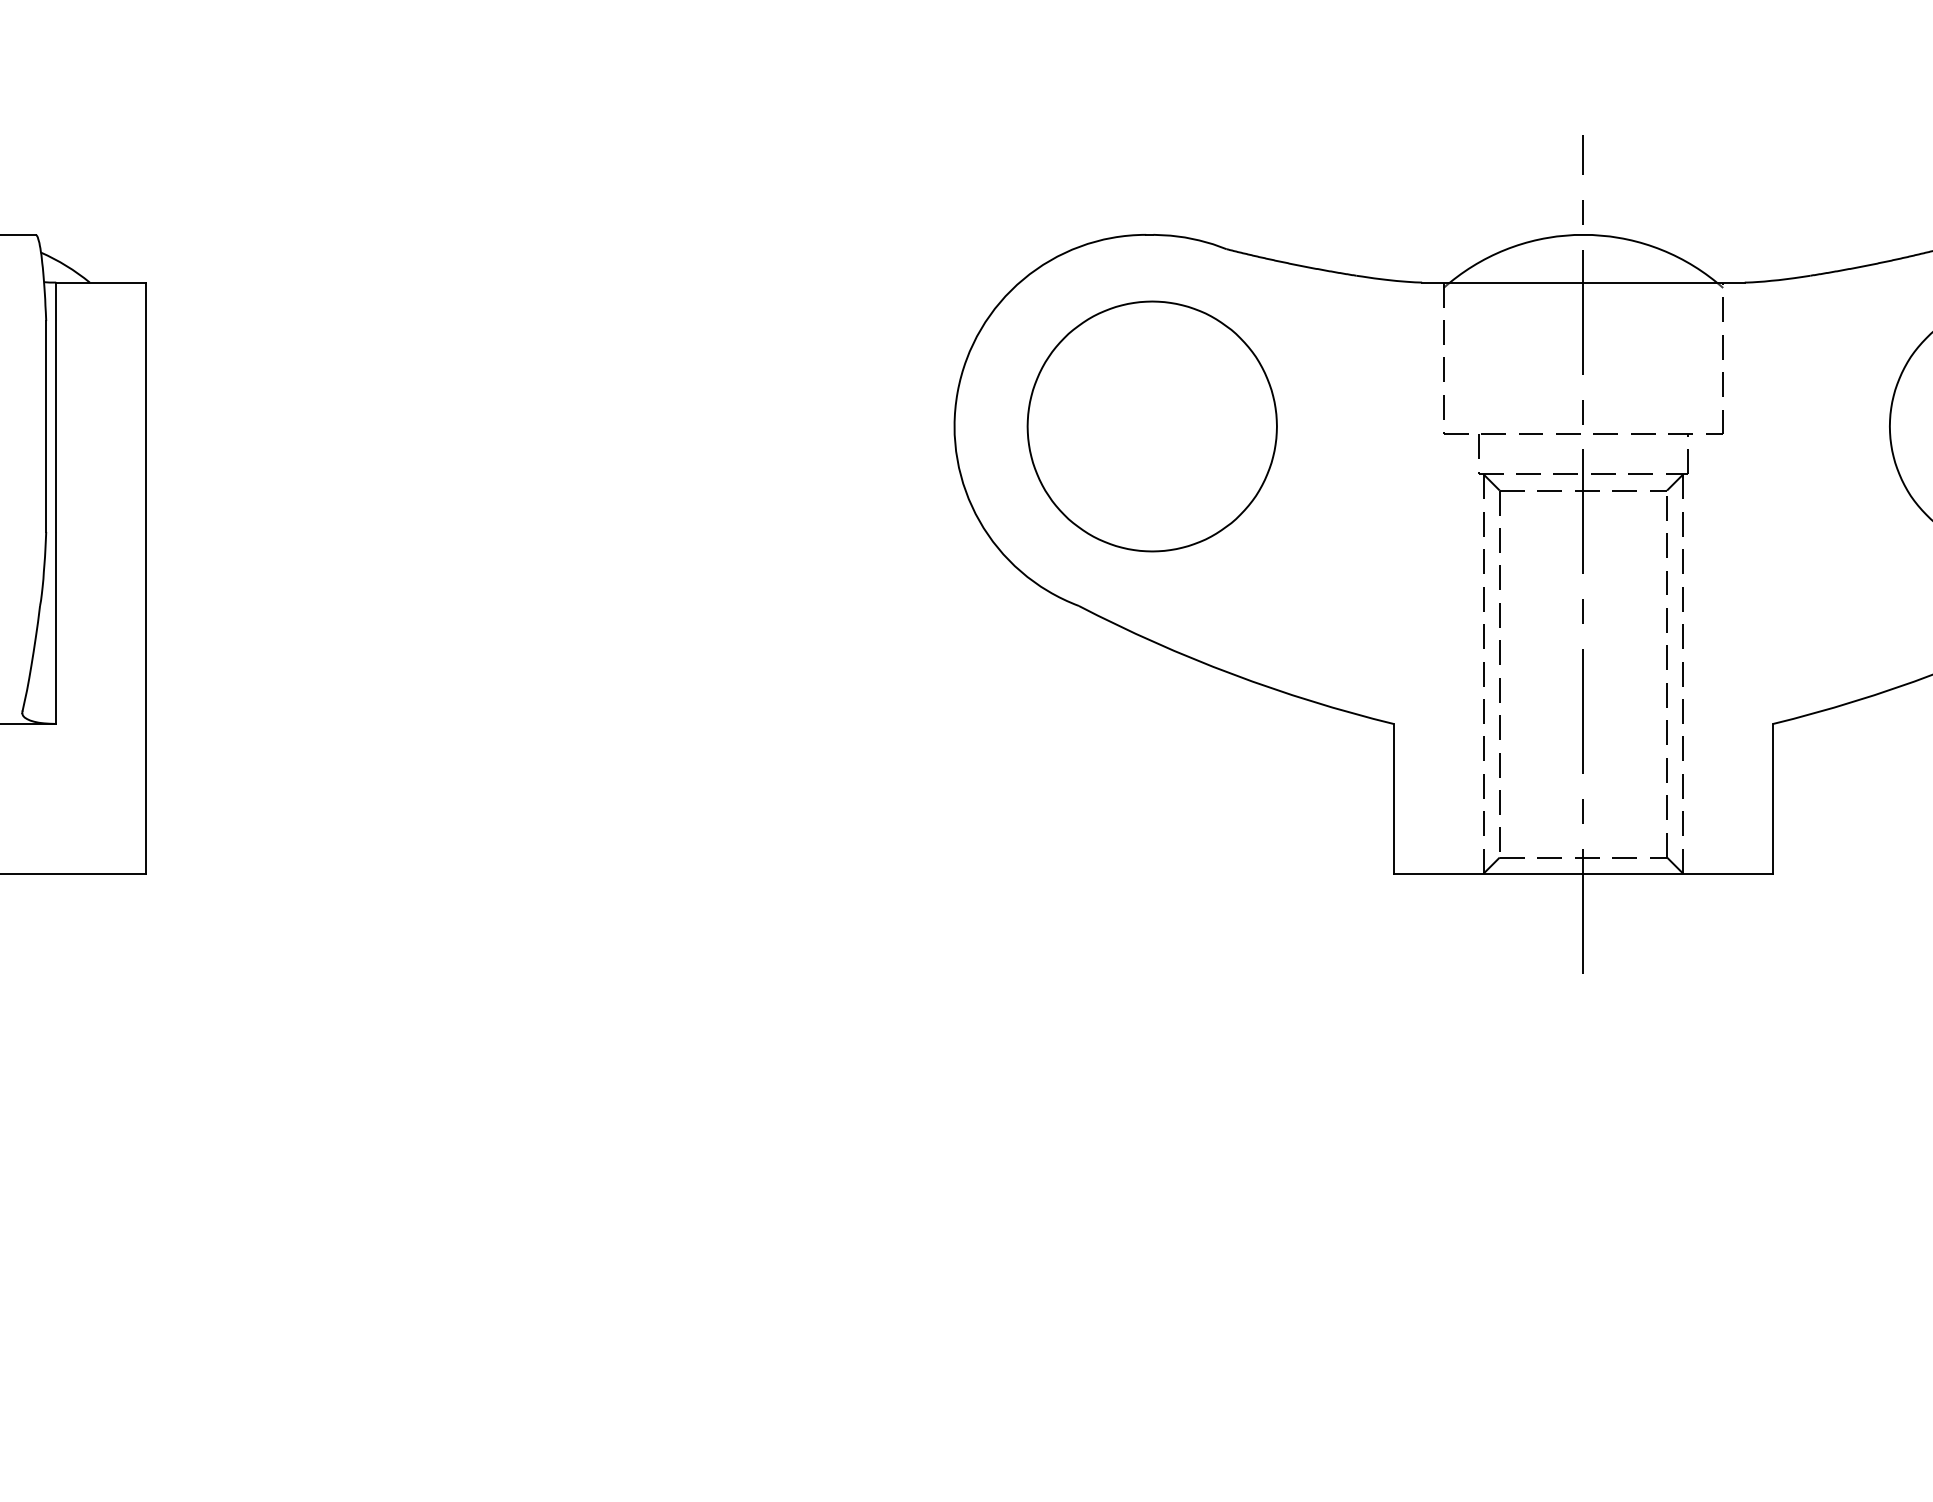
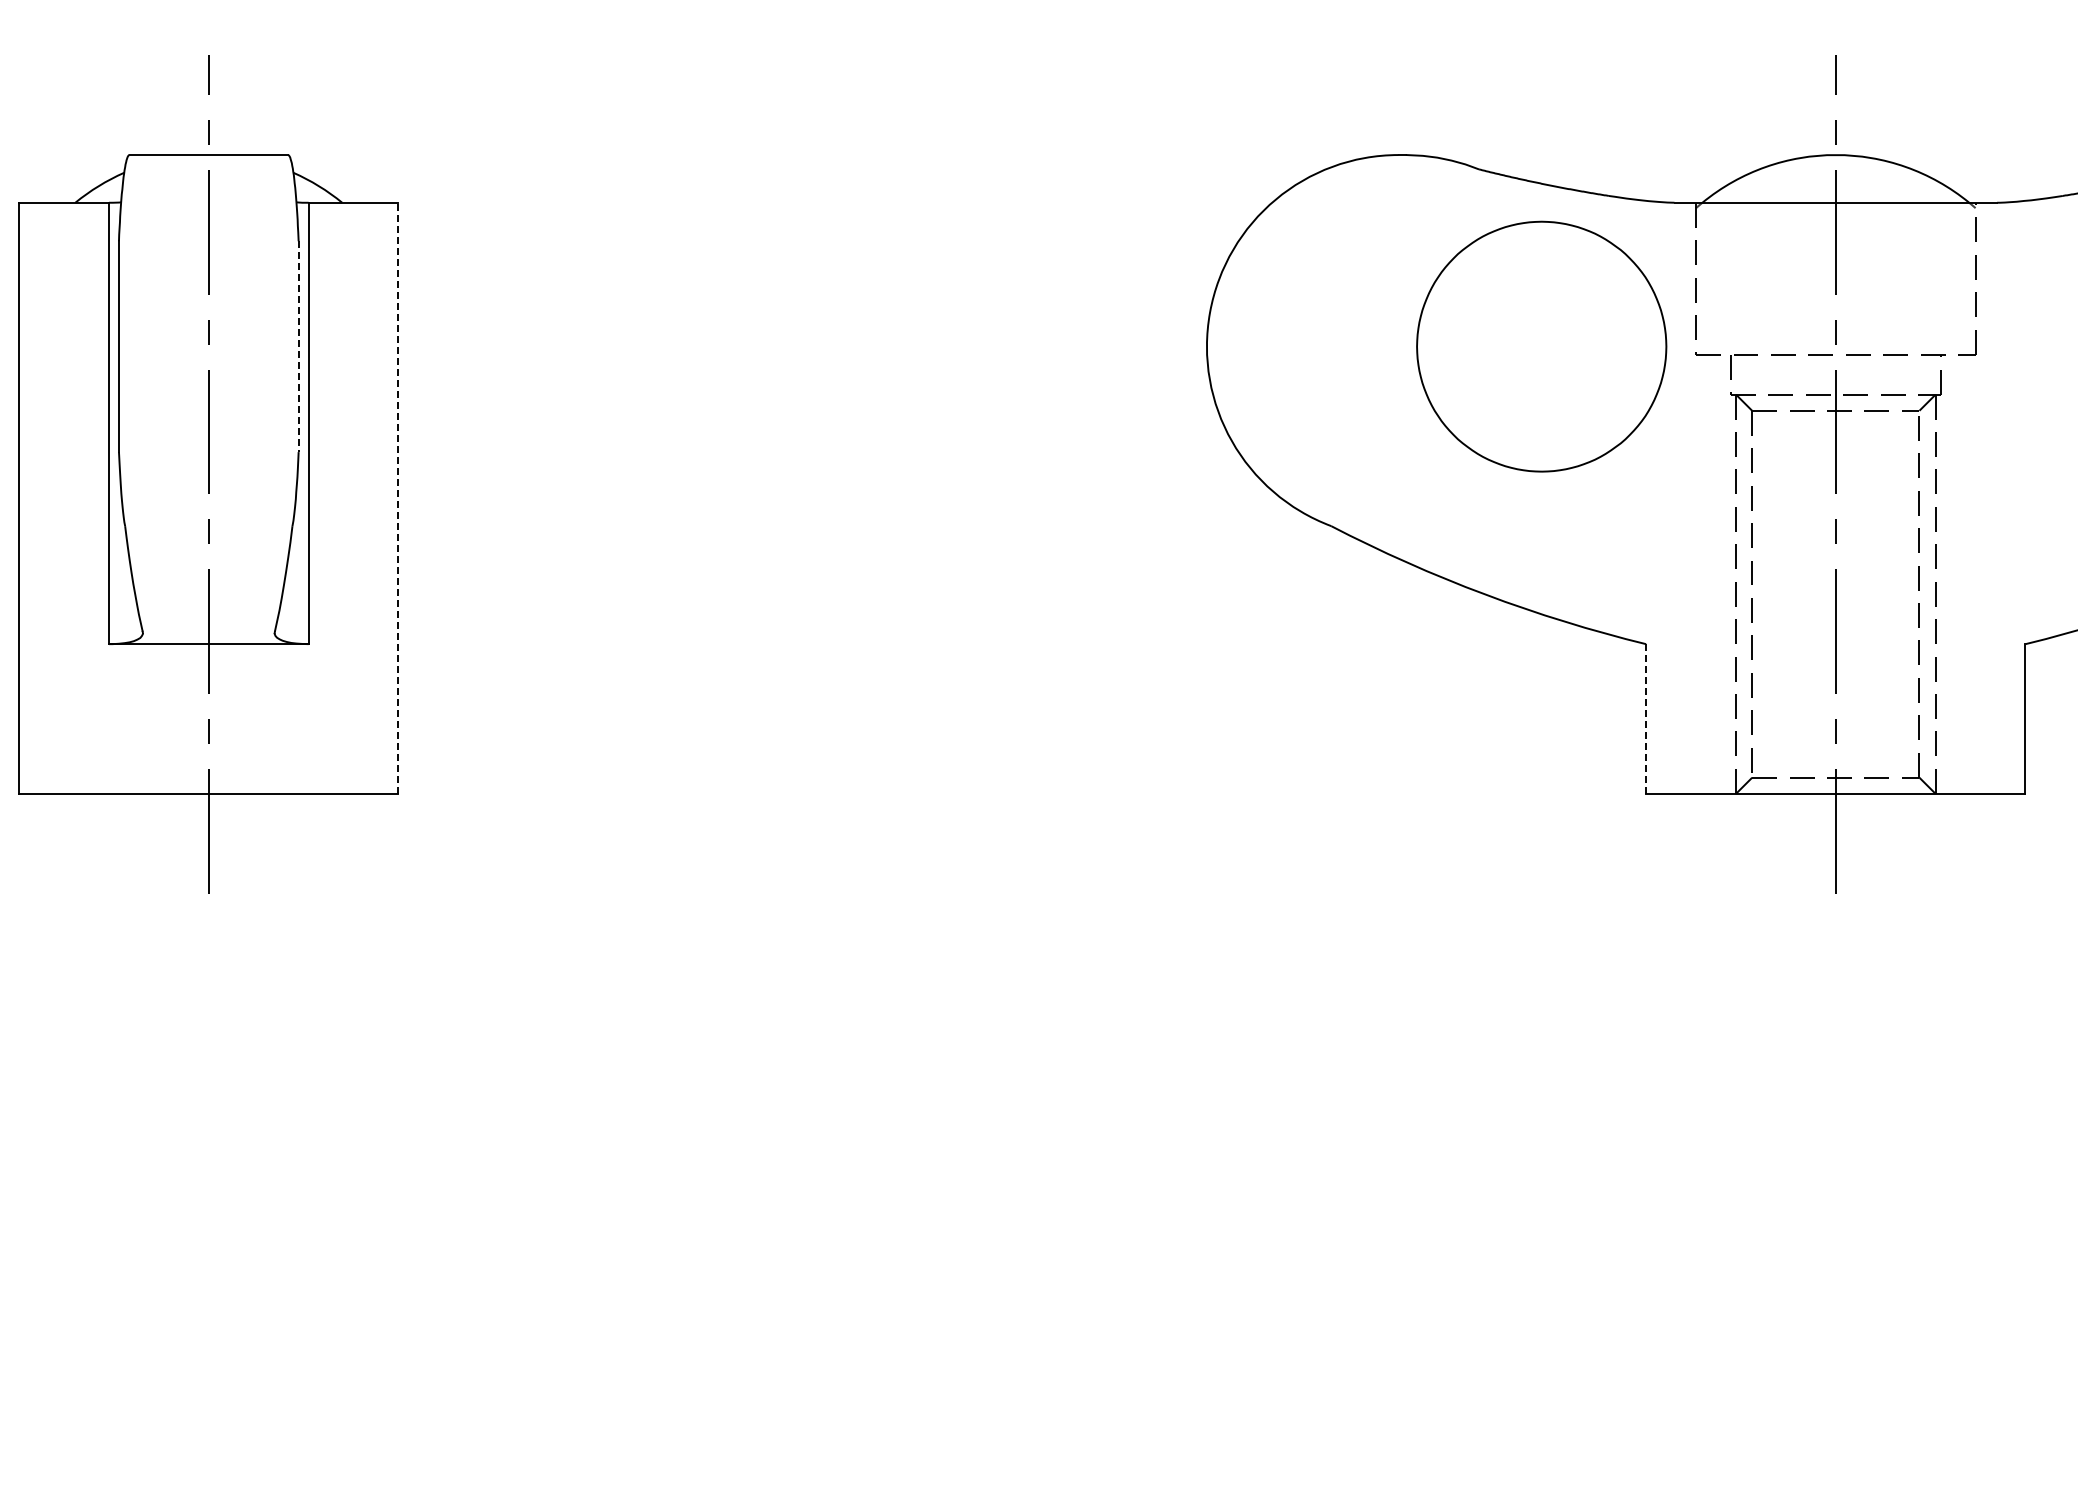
part: (1152, 426) -> (1541, 346), moved
line: (46, 427) -> (298, 347), solid -> dashed
line: (146, 578) -> (398, 498), solid -> dashed
line: (1394, 799) -> (1646, 719), solid -> dashed

